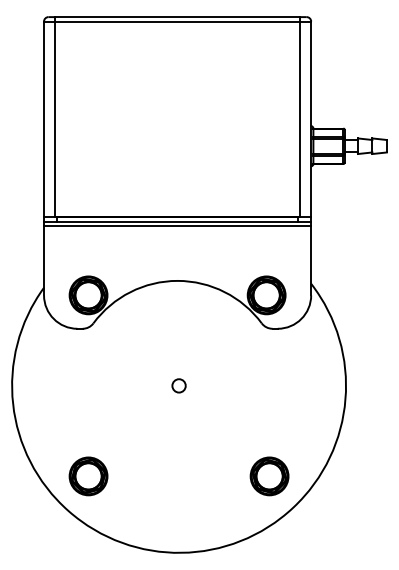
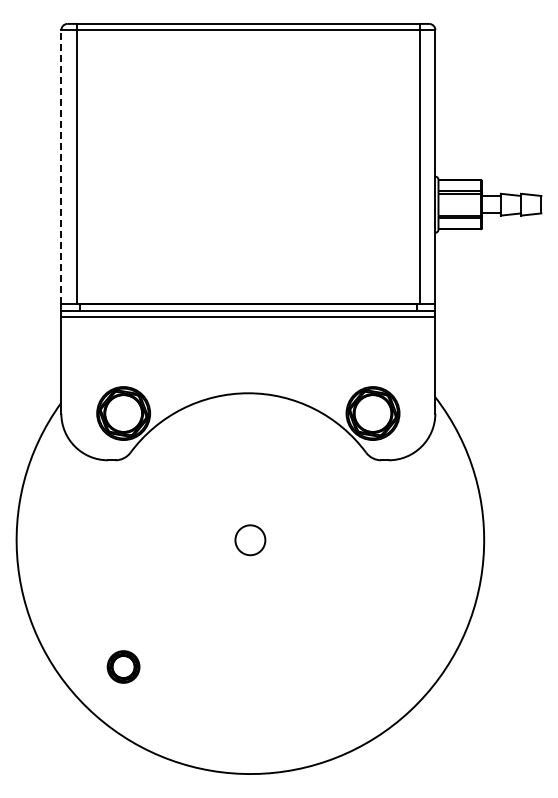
line: (44, 118) -> (61, 166), solid -> dashed
circle: (179, 385) -> (250, 539), size x1.6
part: (88, 476) -> (123, 666), size x0.6
part: (269, 476) -> (376, 666), removed

